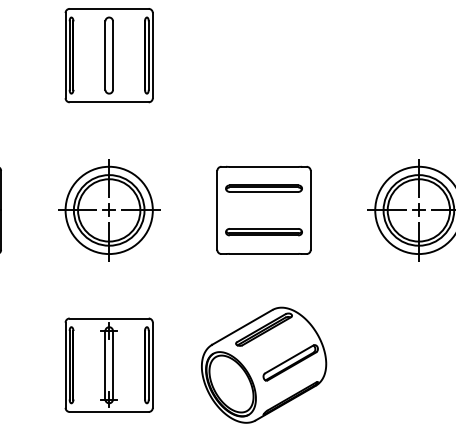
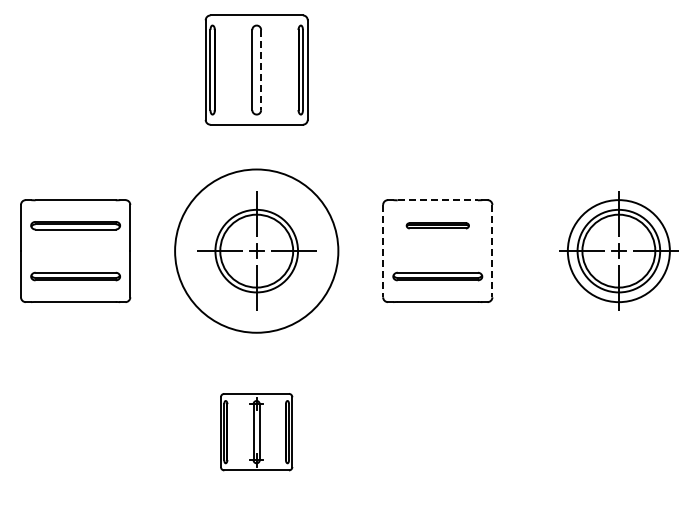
line: (113, 55) -> (261, 70), solid -> dashed
line: (264, 167) -> (438, 200), solid -> dashed
part: (263, 188) -> (437, 225), size x0.7
circle: (109, 210) -> (256, 251), size x1.6
line: (217, 210) -> (383, 251), solid -> dashed
line: (310, 210) -> (492, 251), solid -> dashed
part: (109, 364) -> (256, 431), size x0.7
part: (263, 365) -> (437, 432), removed

